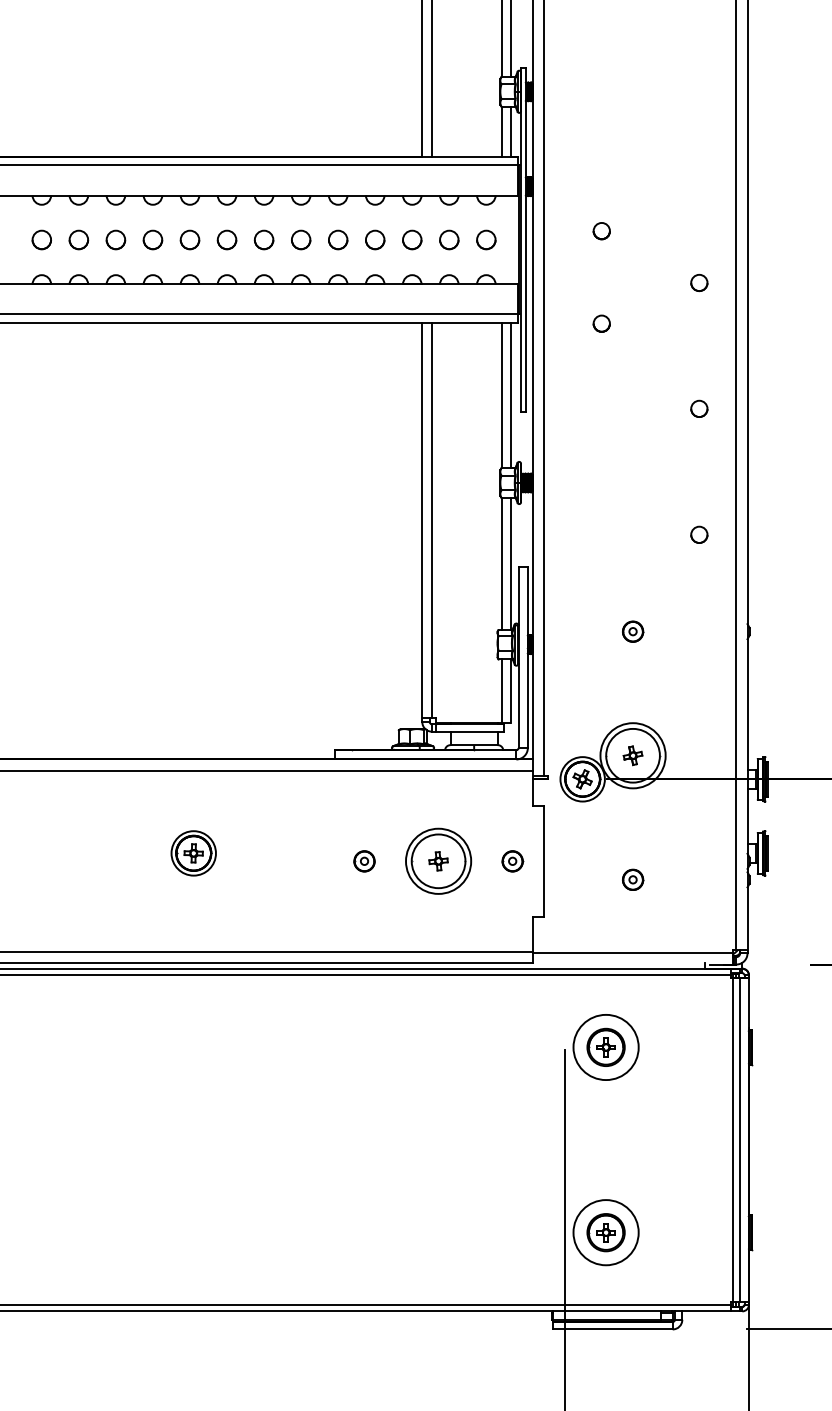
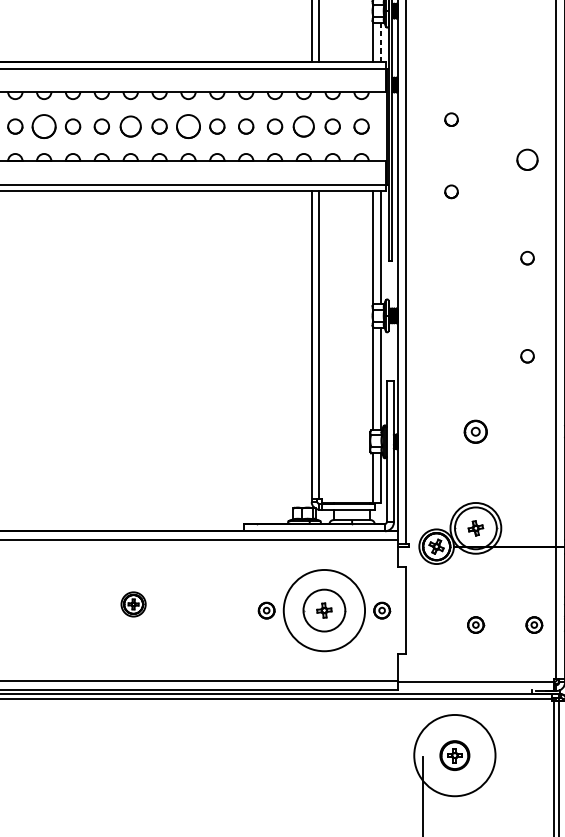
line: (511, 131) -> (381, 42), solid -> dashed
part: (78, 239) -> (43, 126), size x1.6
part: (189, 239) -> (130, 126), size x1.4
part: (263, 239) -> (188, 126), size x1.6
part: (412, 239) -> (304, 126), size x1.4
circle: (699, 283) -> (527, 160), size x1.6
part: (633, 631) -> (476, 431), size x1.4
part: (193, 853) -> (133, 604), size x0.7
circle: (438, 860) -> (324, 609), size x1.6
part: (708, 879) -> (534, 624), added
circle: (605, 1047) -> (454, 755), size x1.6

